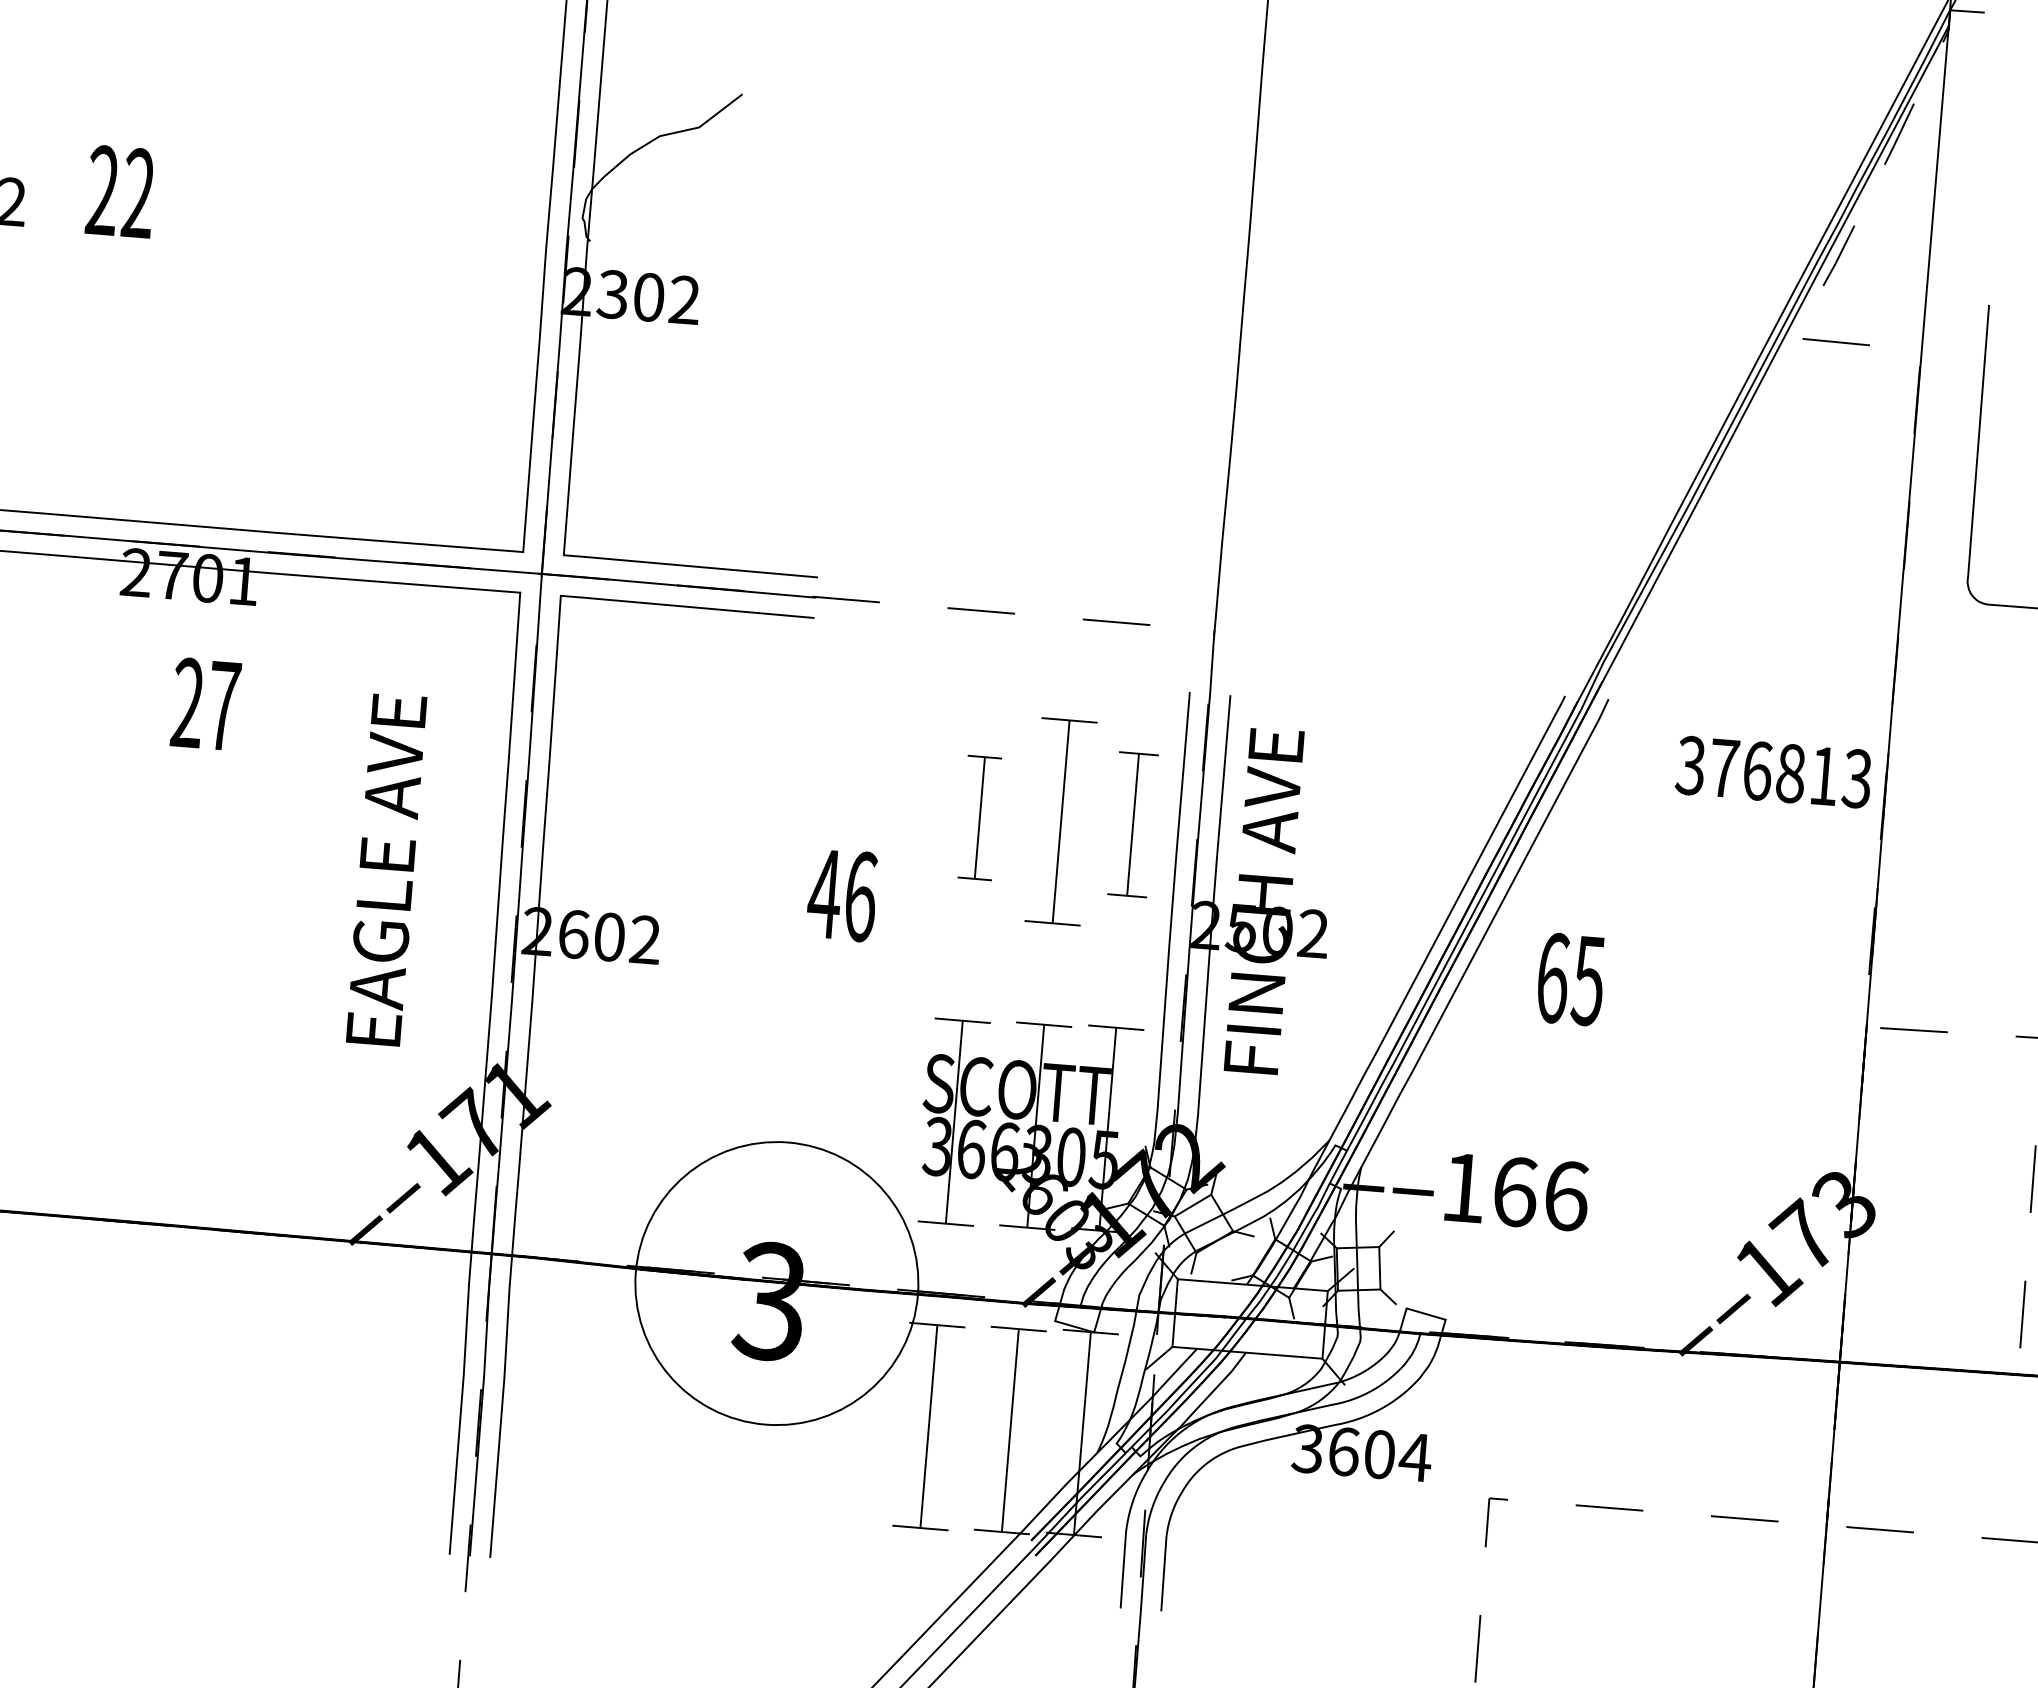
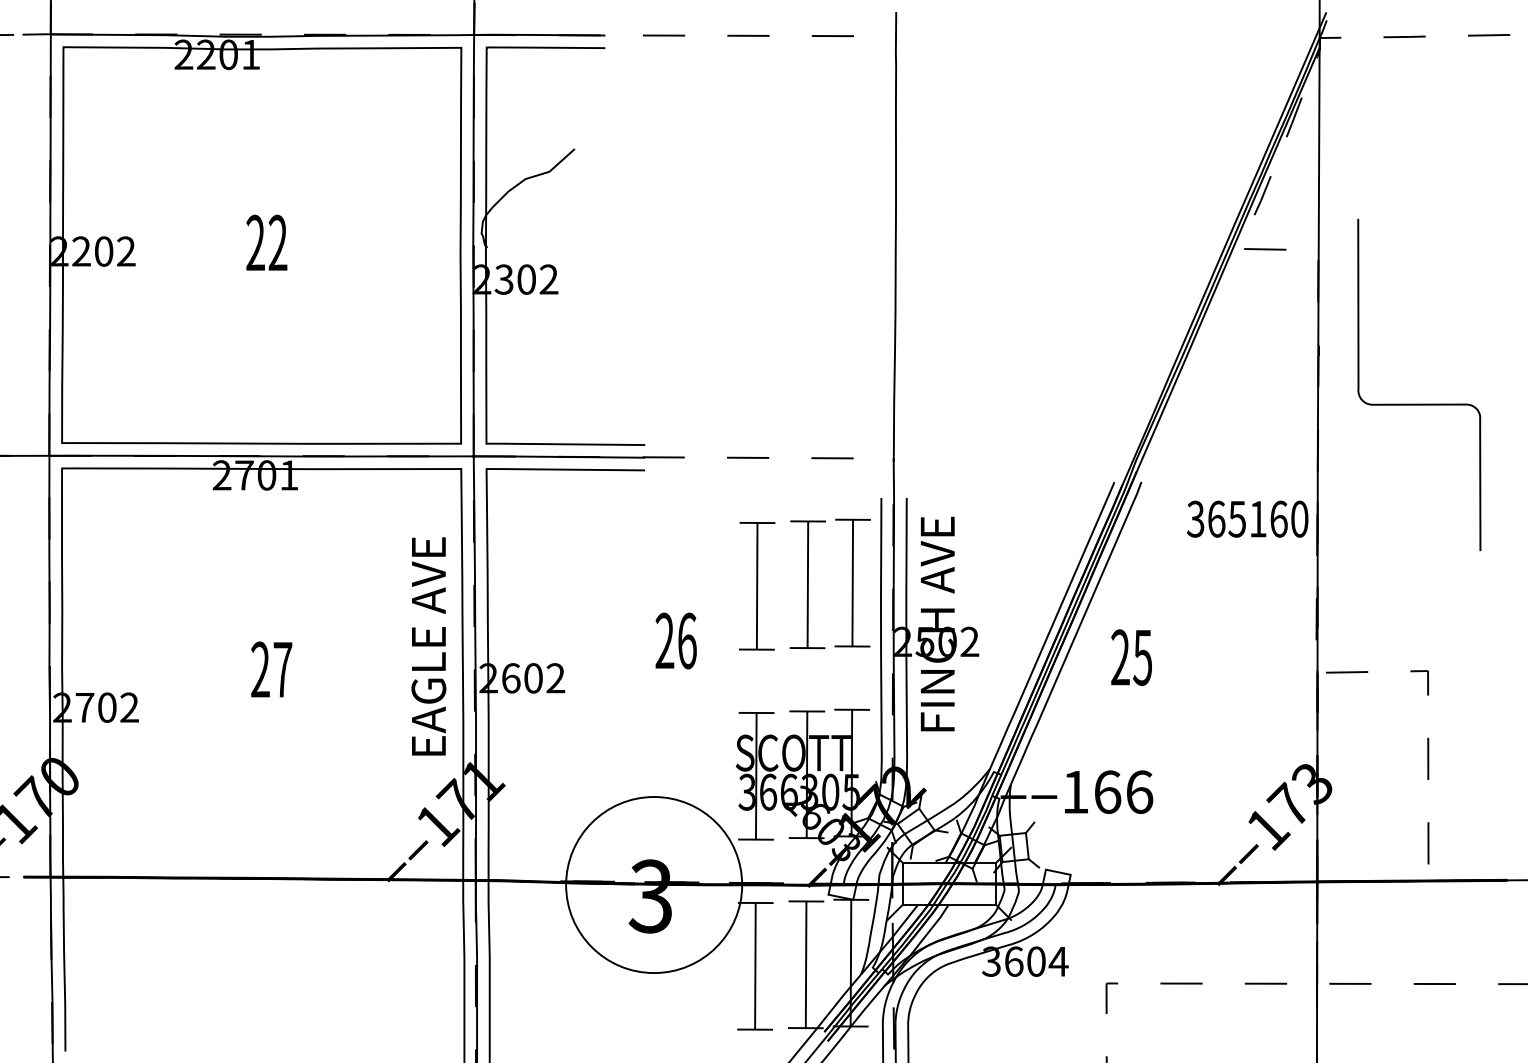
text: (120, 191) -> (266, 242), moved
text: (205, 704) -> (271, 669), moved
text: (1791, 772) -> (1258, 518), 376813 -> 365160
part: (980, 818) -> (757, 586), size x1.67
part: (1132, 823) -> (852, 582), size x1.43
text: (385, 869) -> (428, 646), moved
text: (824, 893) -> (664, 640), 46 -> 26
text: (1552, 977) -> (1120, 657), 65 -> 25

